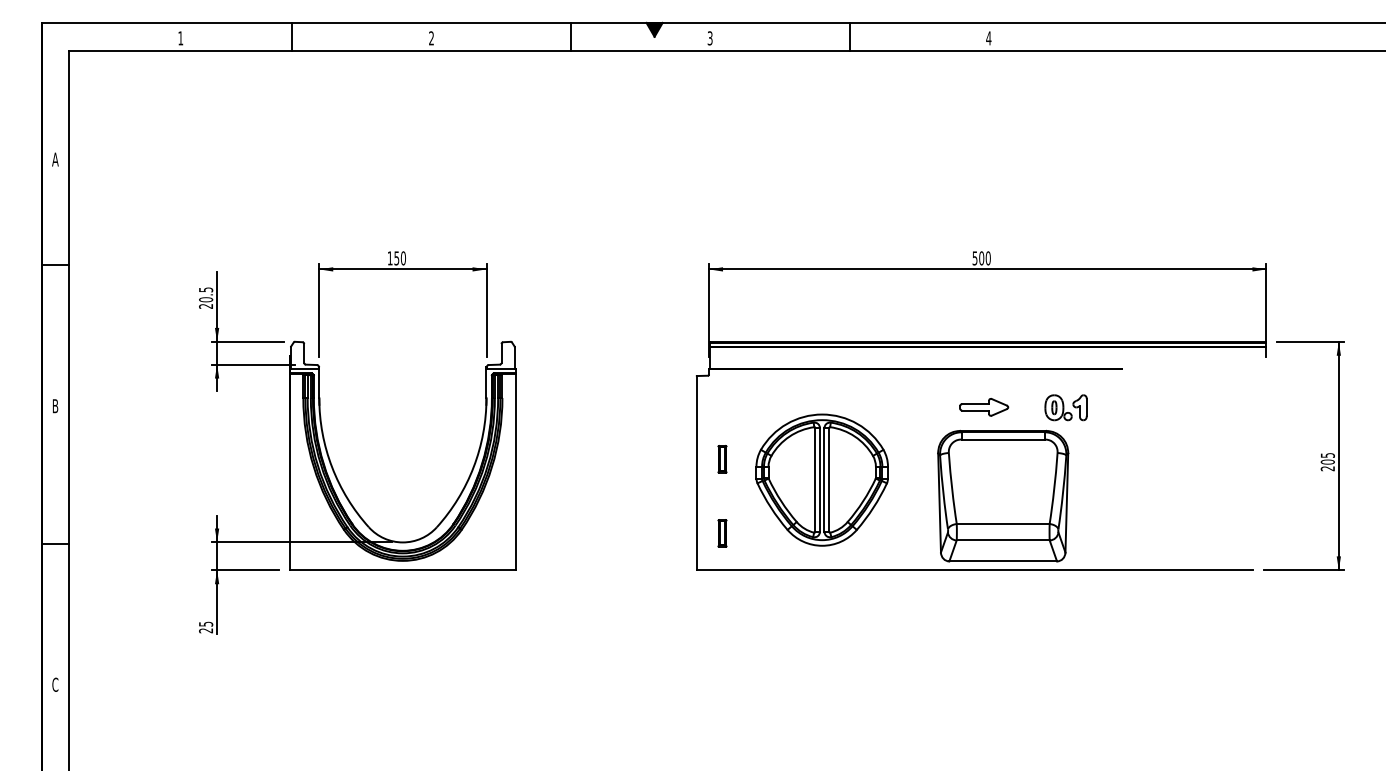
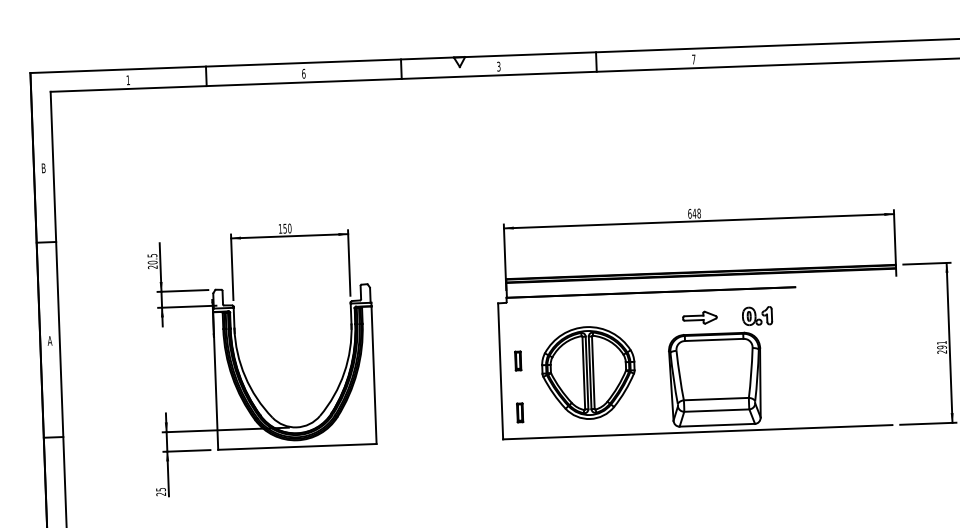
fill: (654, 29) -> (459, 61), removed
text: (431, 38) -> (303, 73), 2 -> 6
text: (988, 38) -> (693, 59), 4 -> 7
text: (55, 159) -> (43, 168), A -> B
text: (981, 258) -> (694, 213), 500 -> 648
text: (55, 406) -> (50, 341), B -> A
text: (1327, 458) -> (941, 344), 205 -> 291

